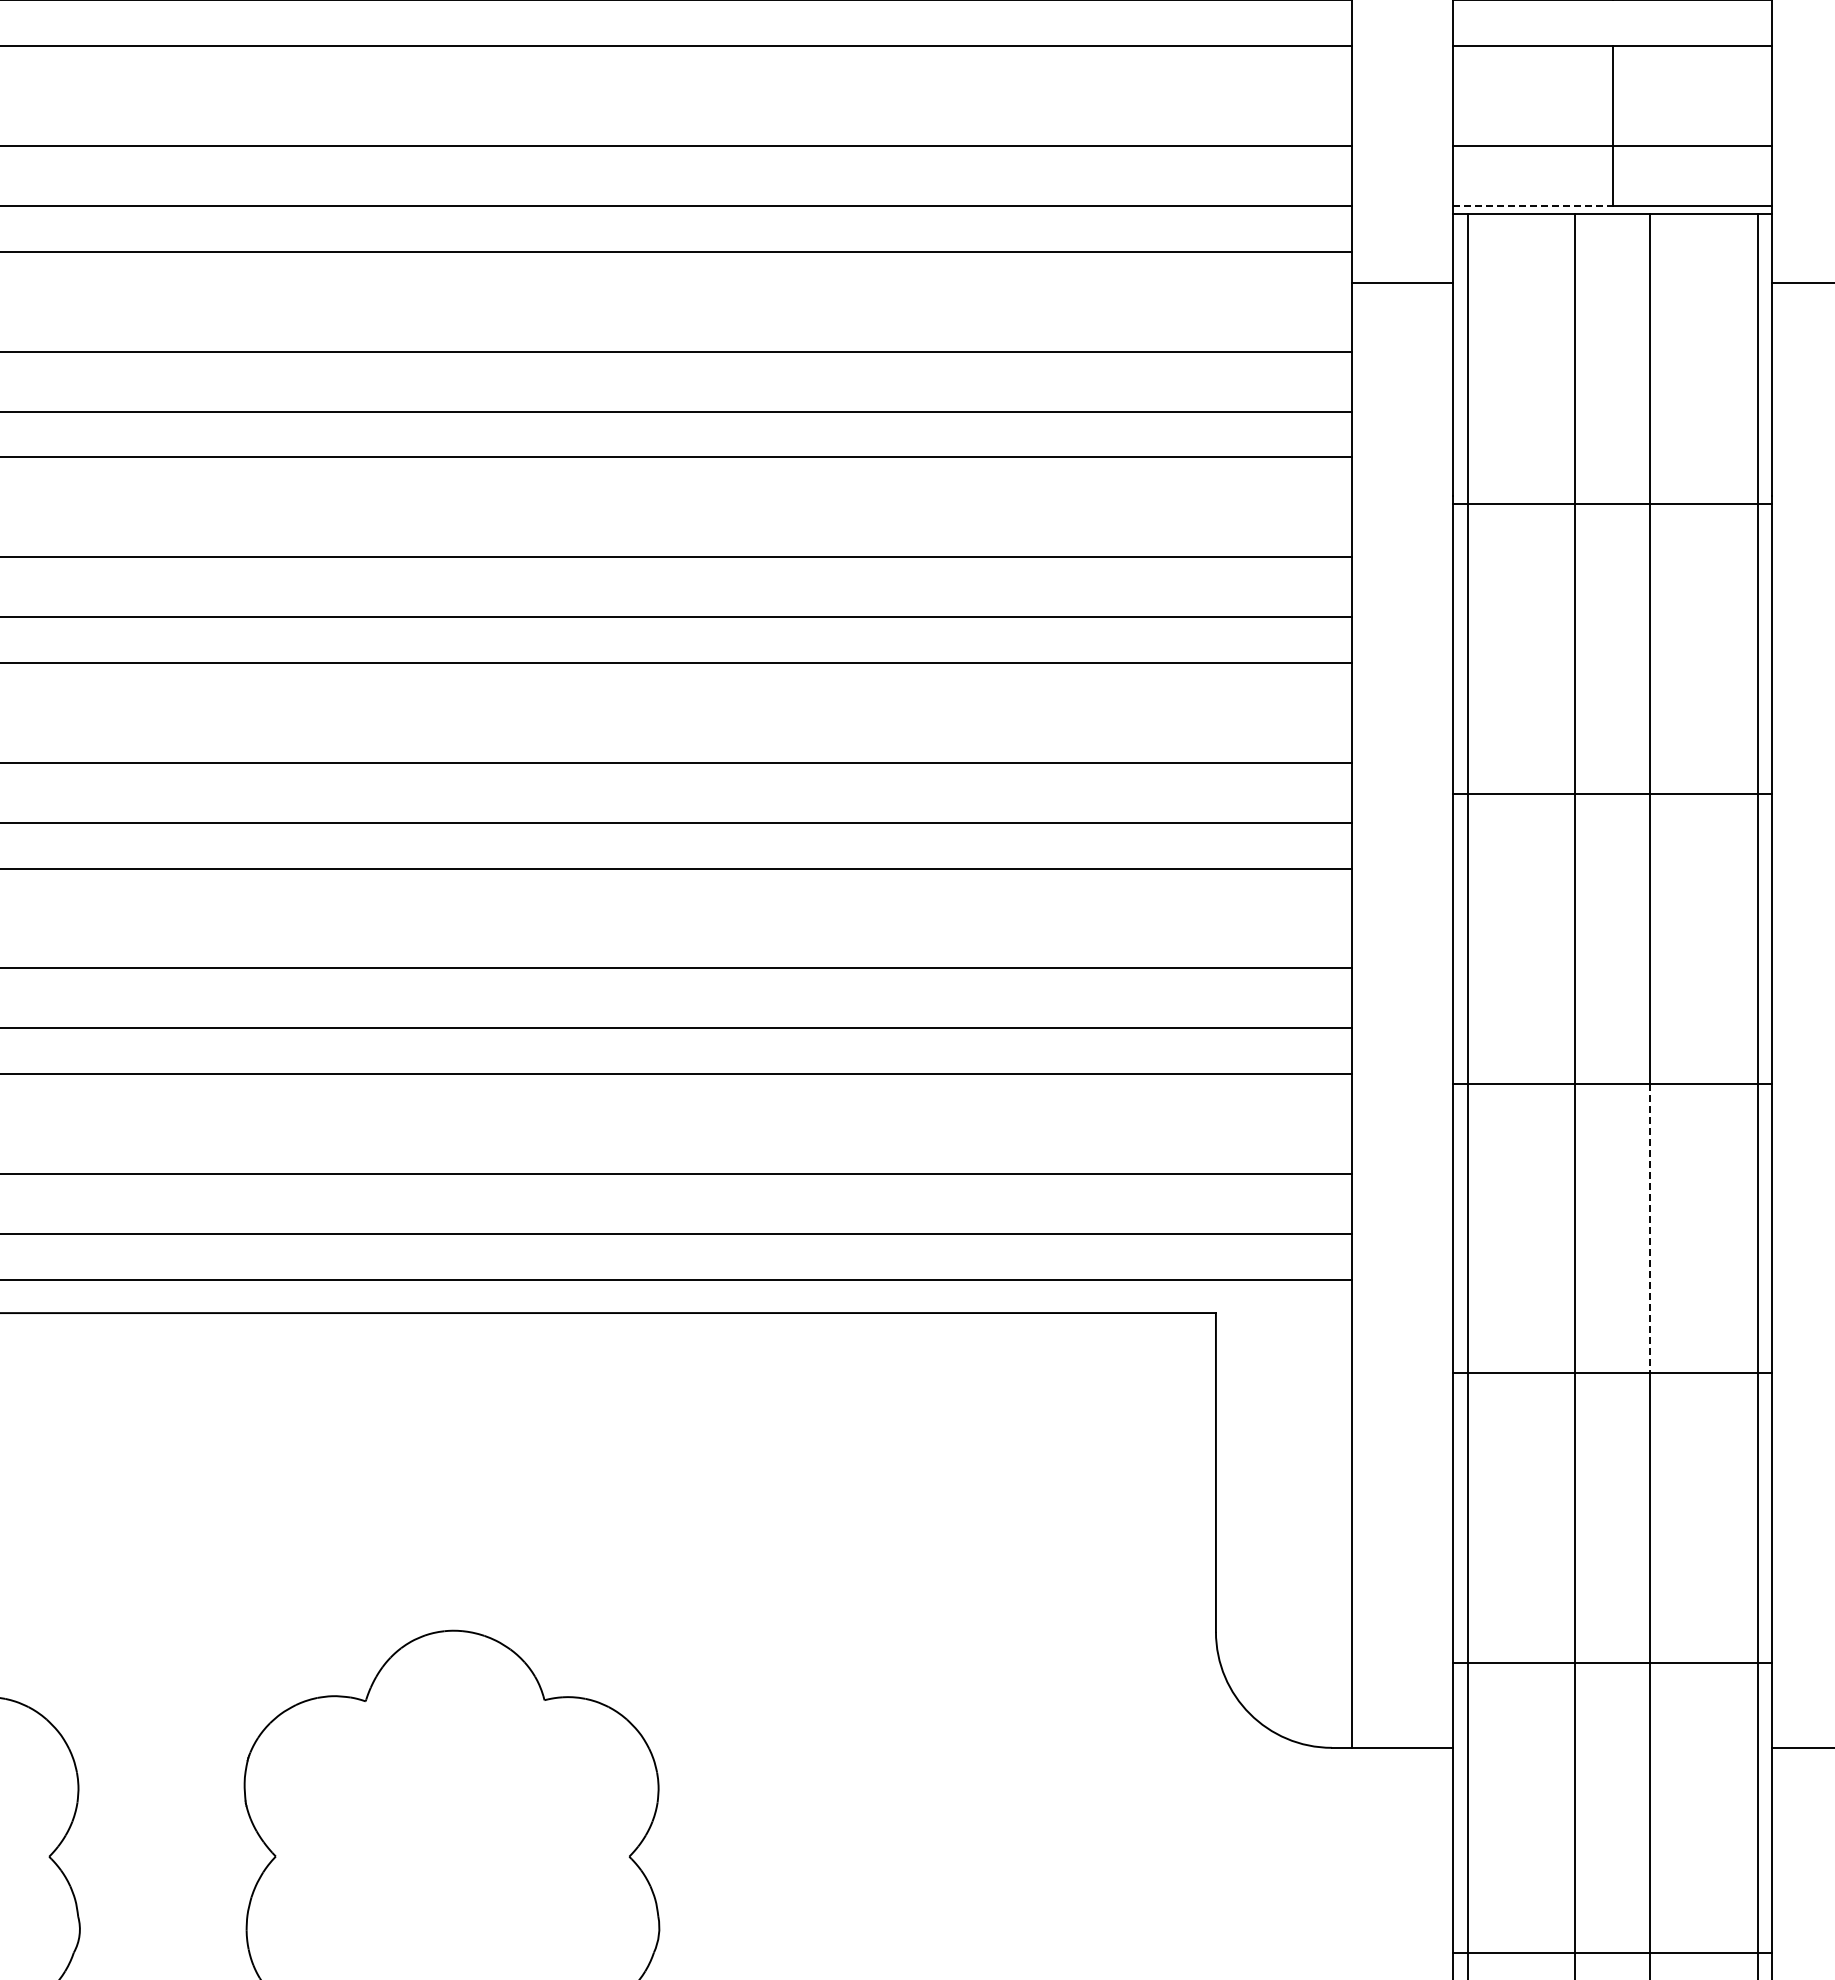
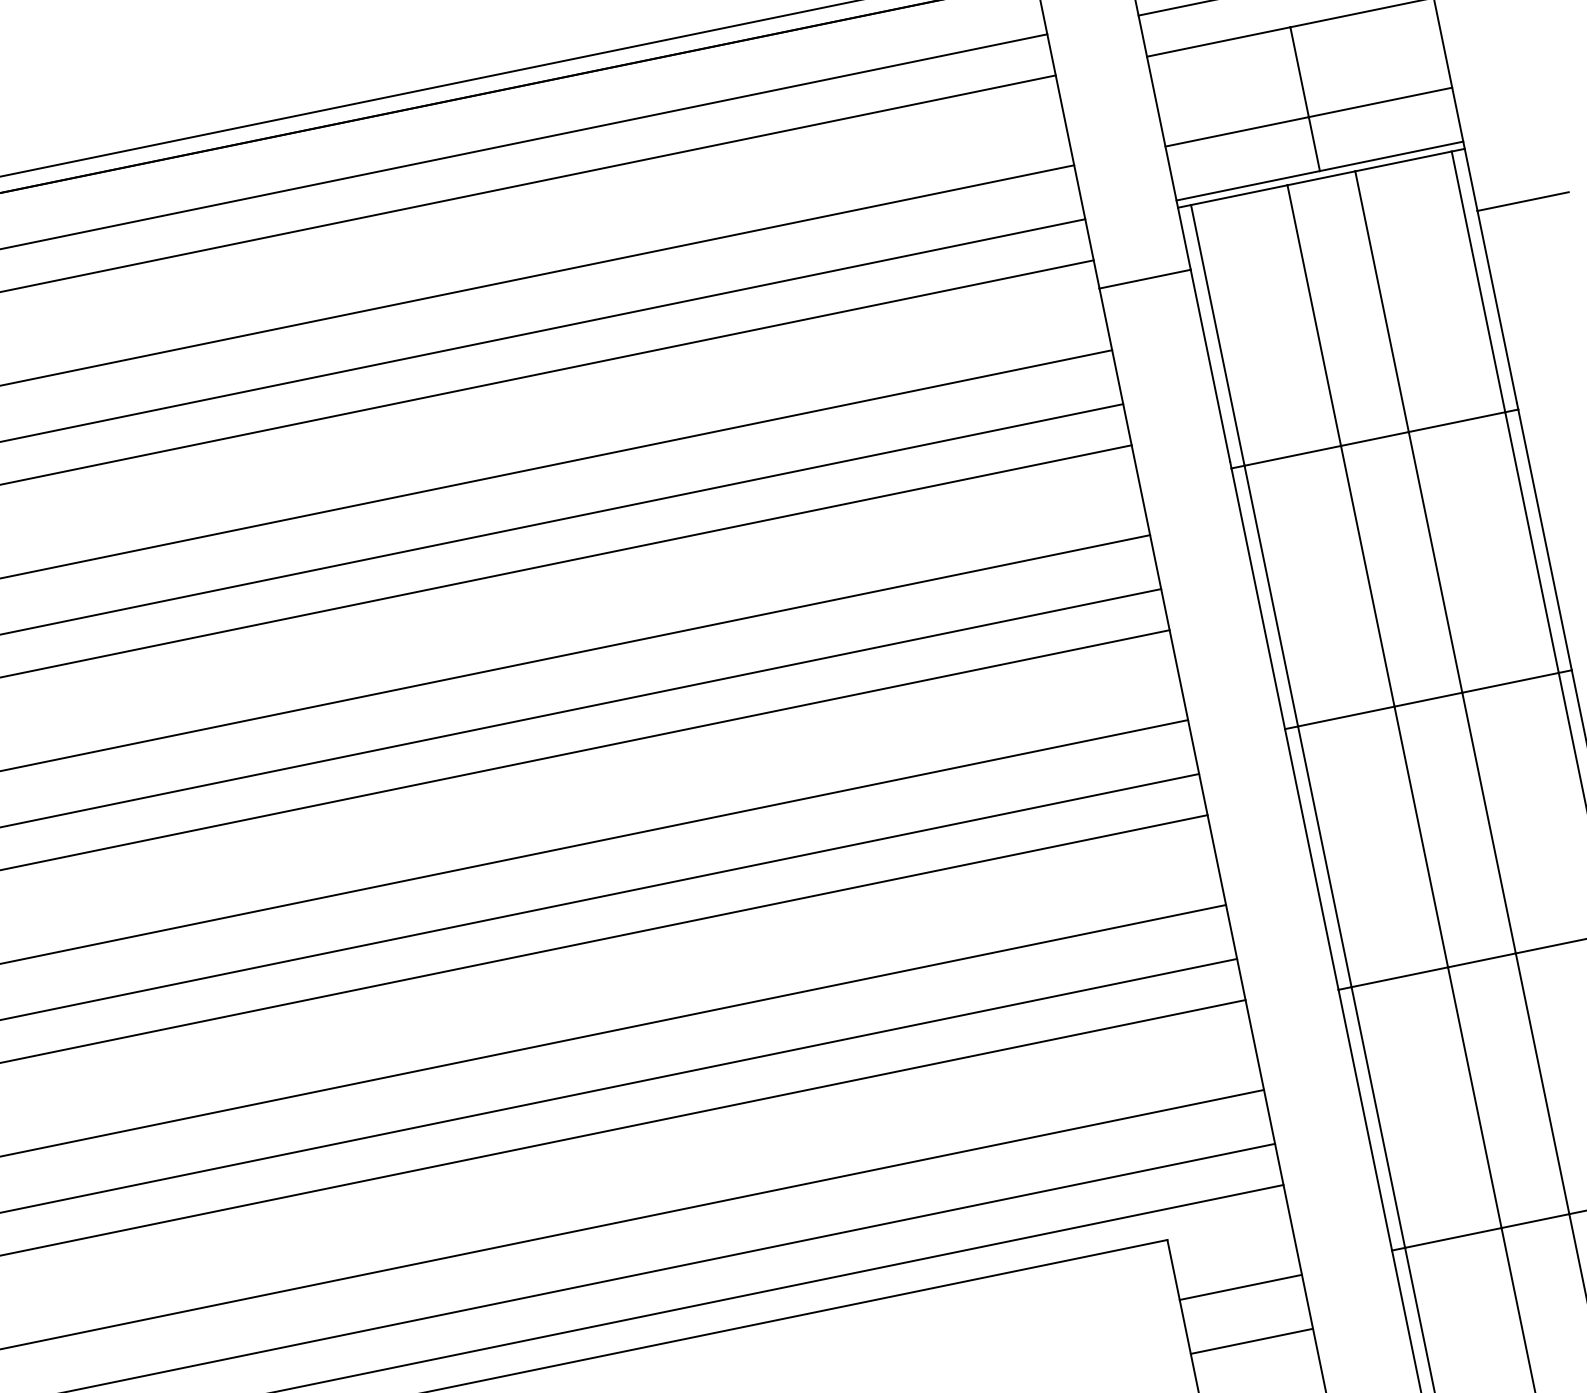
line: (1533, 205) -> (1248, 185), dashed -> solid
line: (1650, 1228) -> (1542, 1083), dashed -> solid
line: (1283, 1379) -> (1240, 1287), added
line: (1283, 1439) -> (1251, 1341), added

